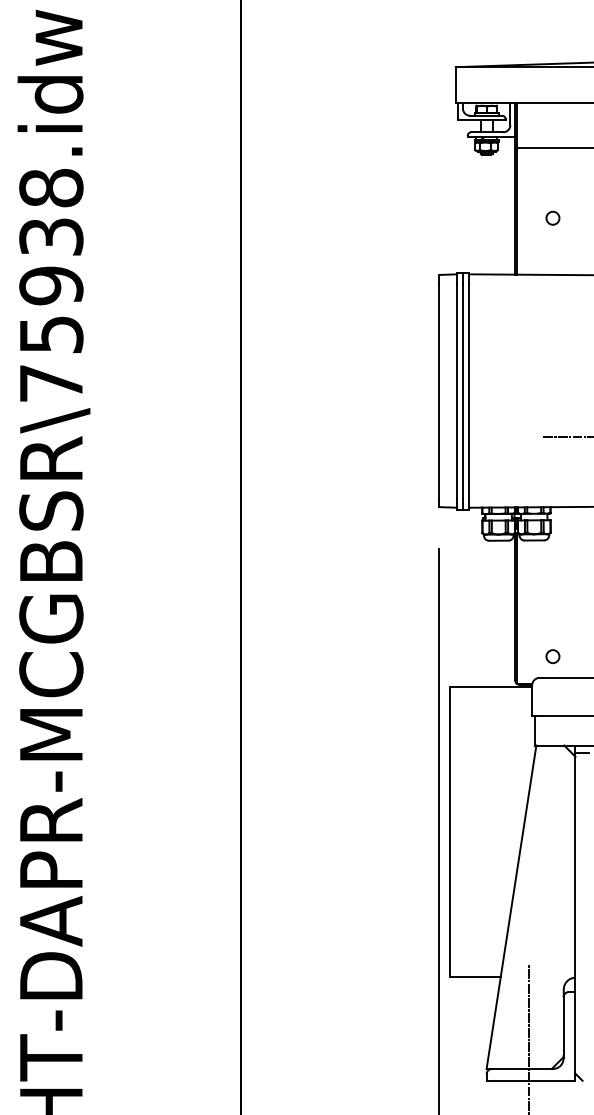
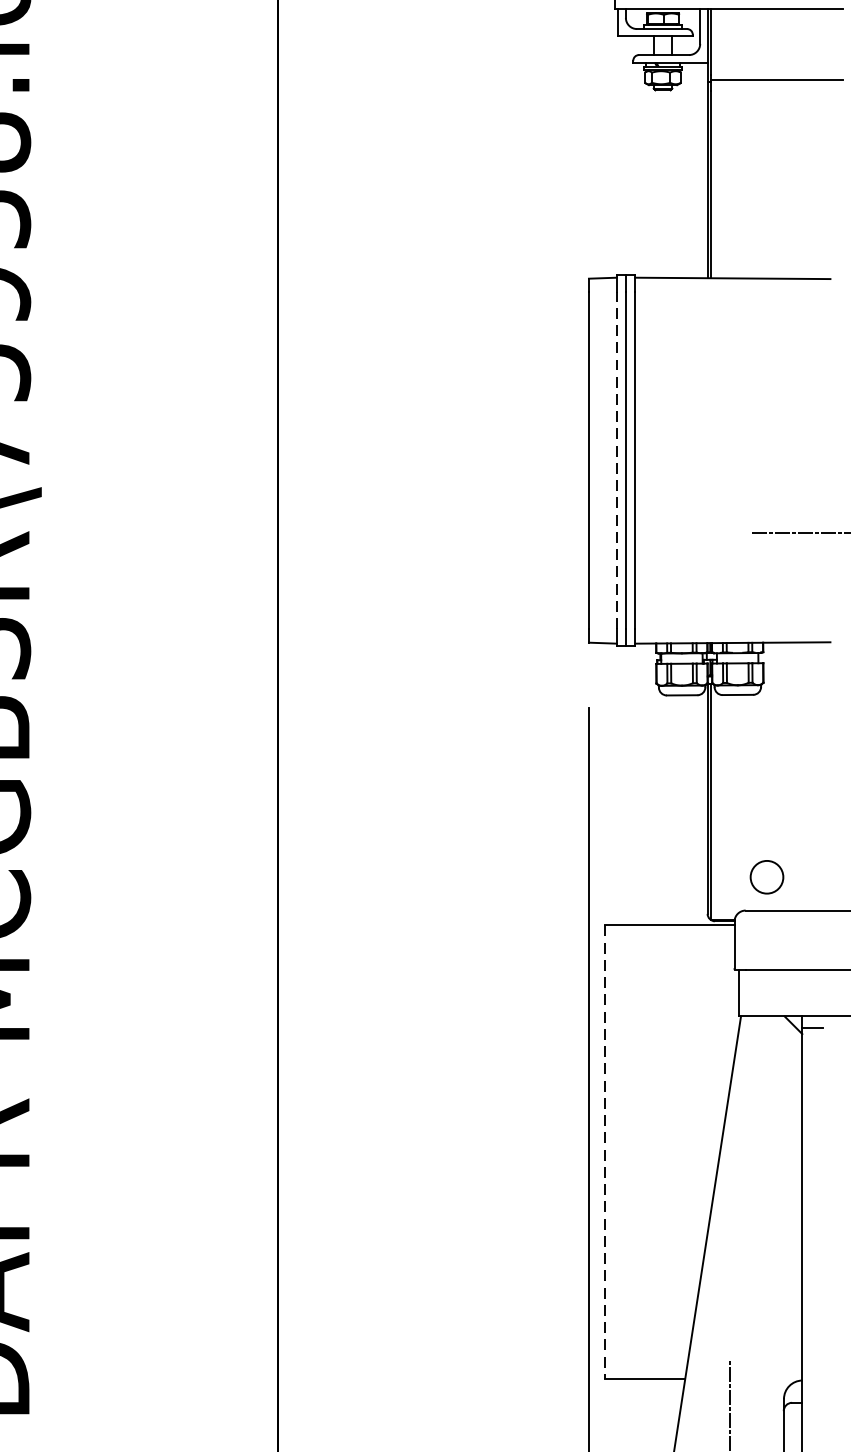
circle: (552, 217) -> (766, 188), removed
line: (457, 390) -> (617, 459), solid -> dashed
circle: (552, 656) -> (766, 876), size x1.6
line: (449, 832) -> (604, 1152), solid -> dashed

